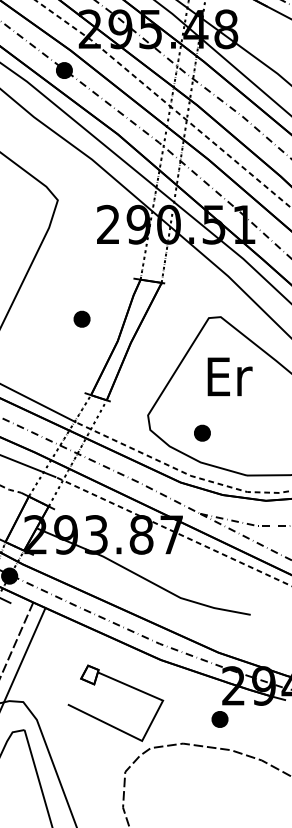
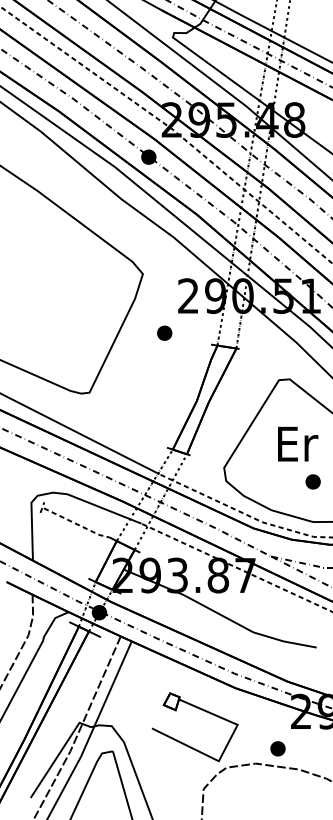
part: (81, 318) -> (164, 332), moved
text: (230, 376) -> (298, 443), moved
part: (201, 432) -> (312, 481), moved
part: (219, 719) -> (277, 748), moved

